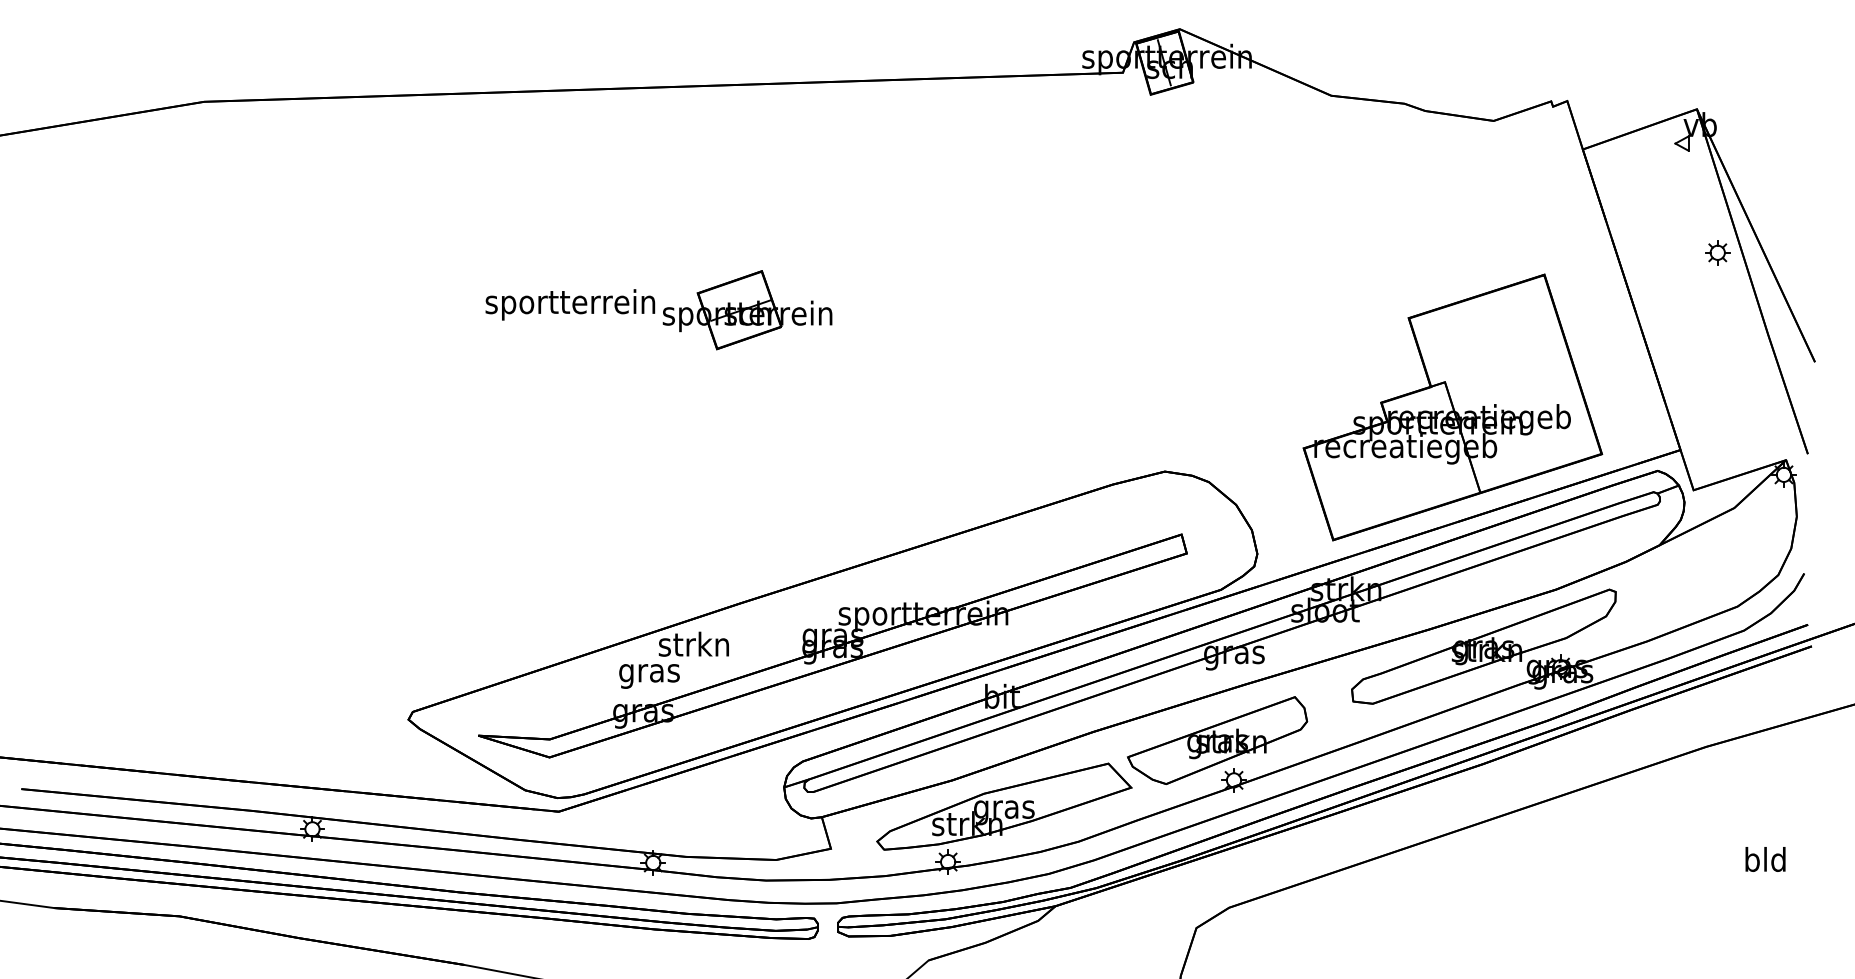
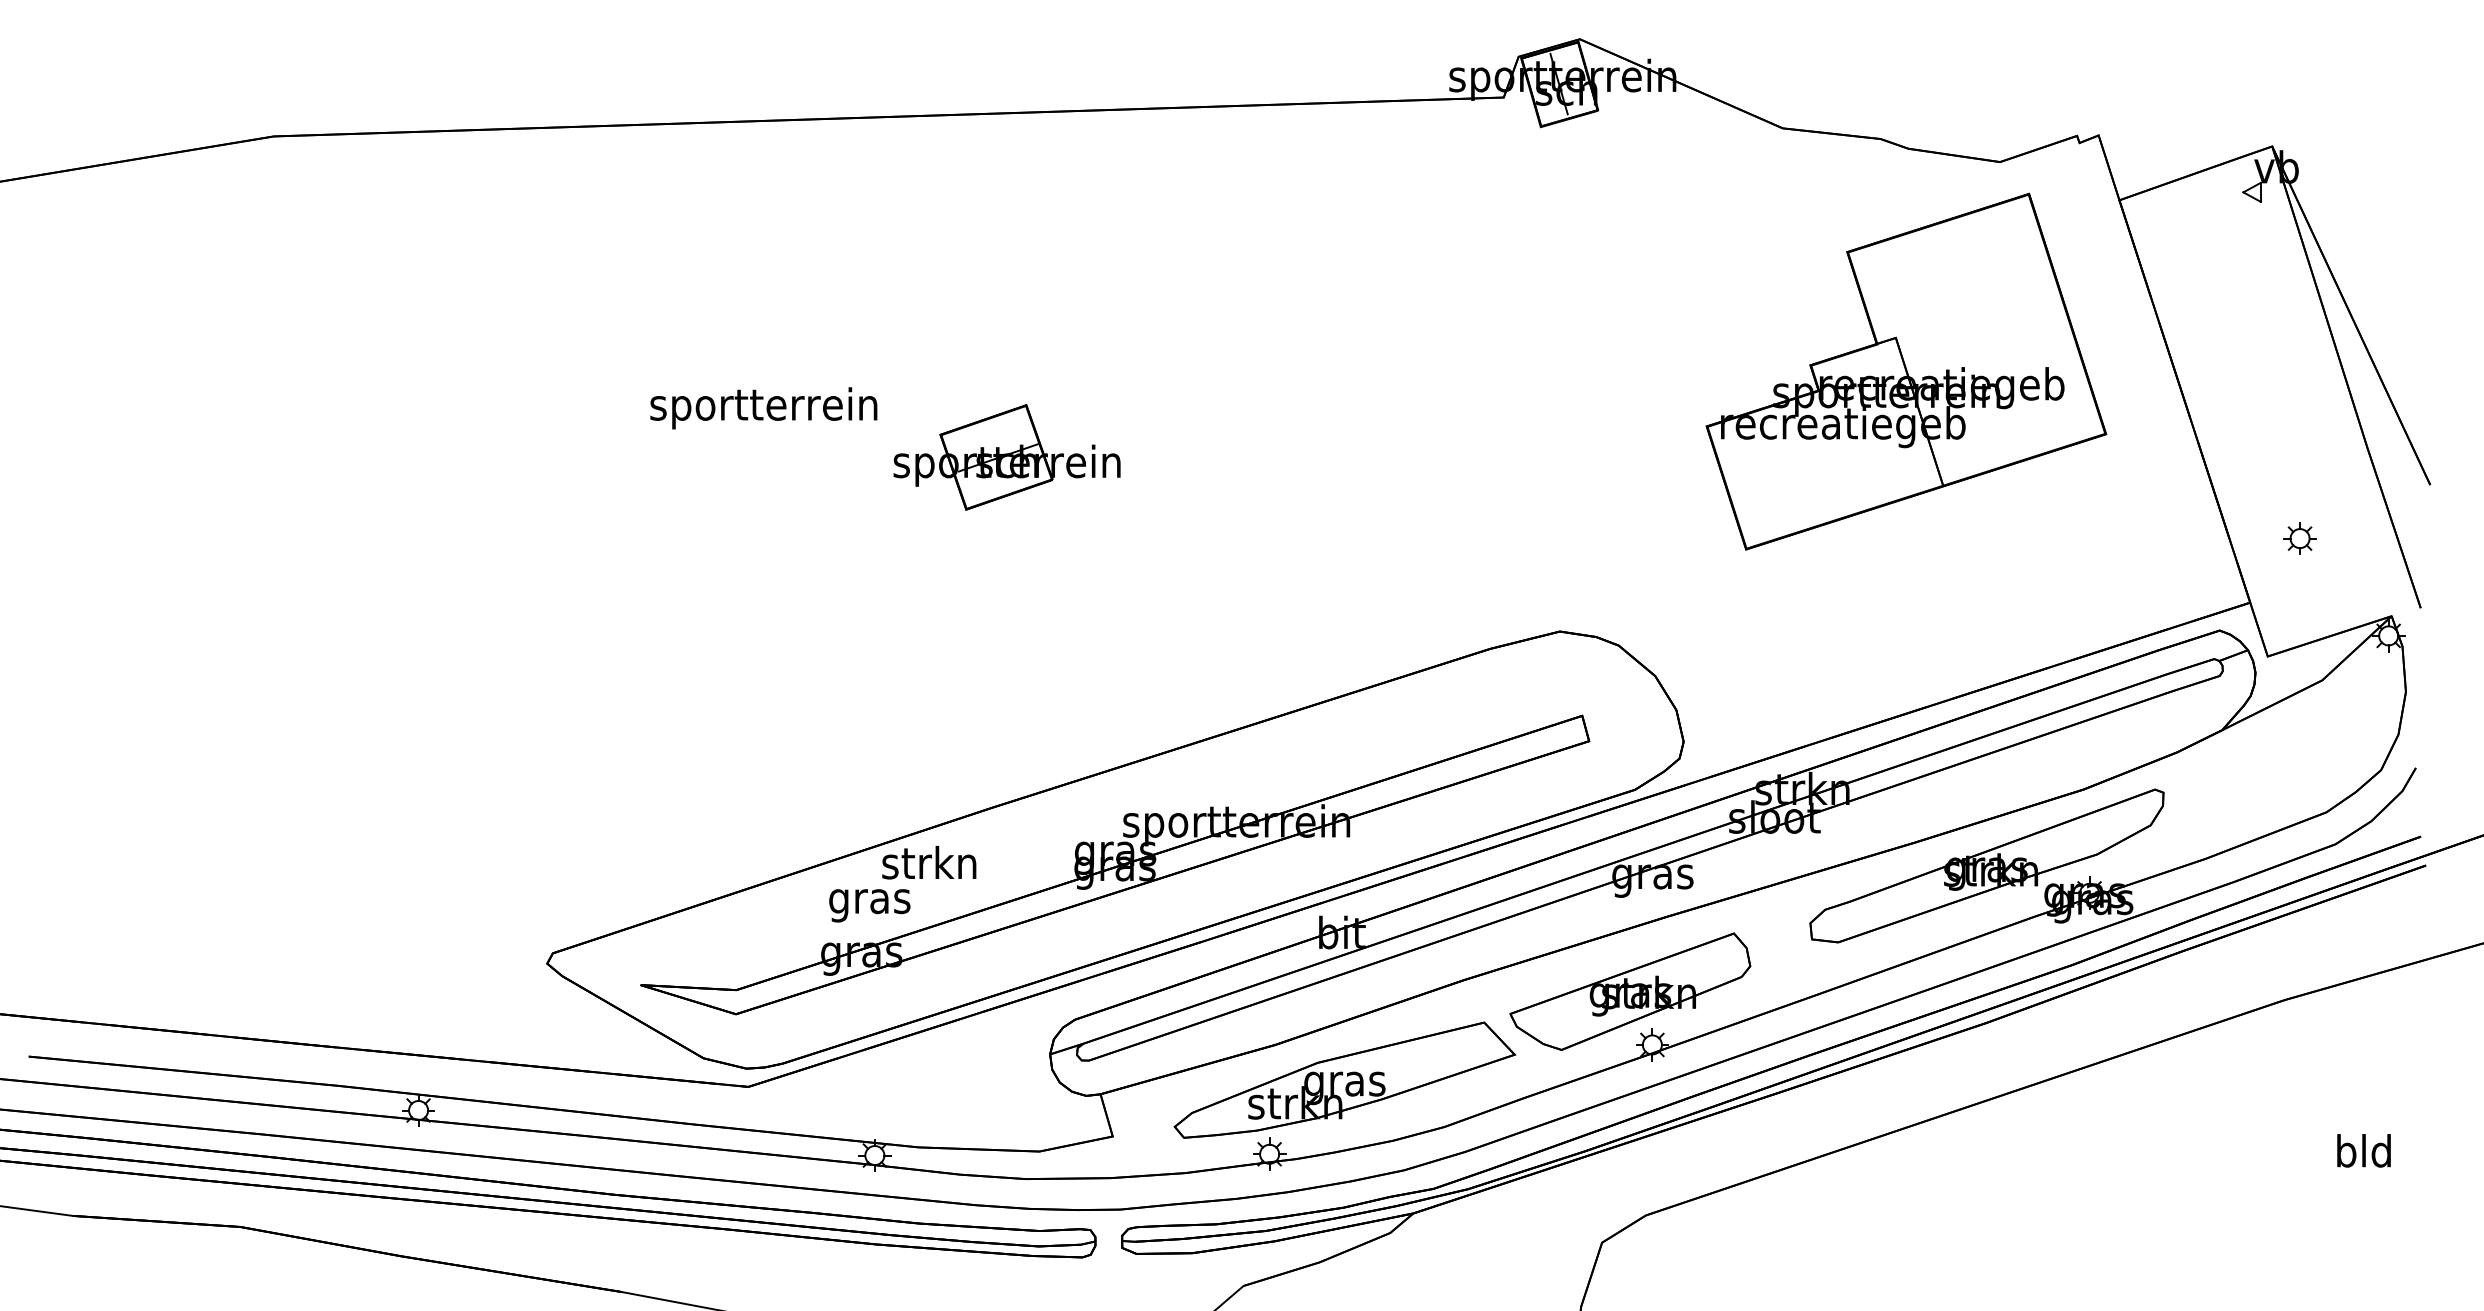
part: (1717, 252) -> (2299, 538), moved
part: (747, 310) -> (1006, 457), moved
part: (1452, 407) -> (1906, 371), moved

